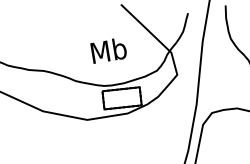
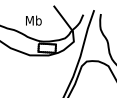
text: (108, 50) -> (33, 20), moved

